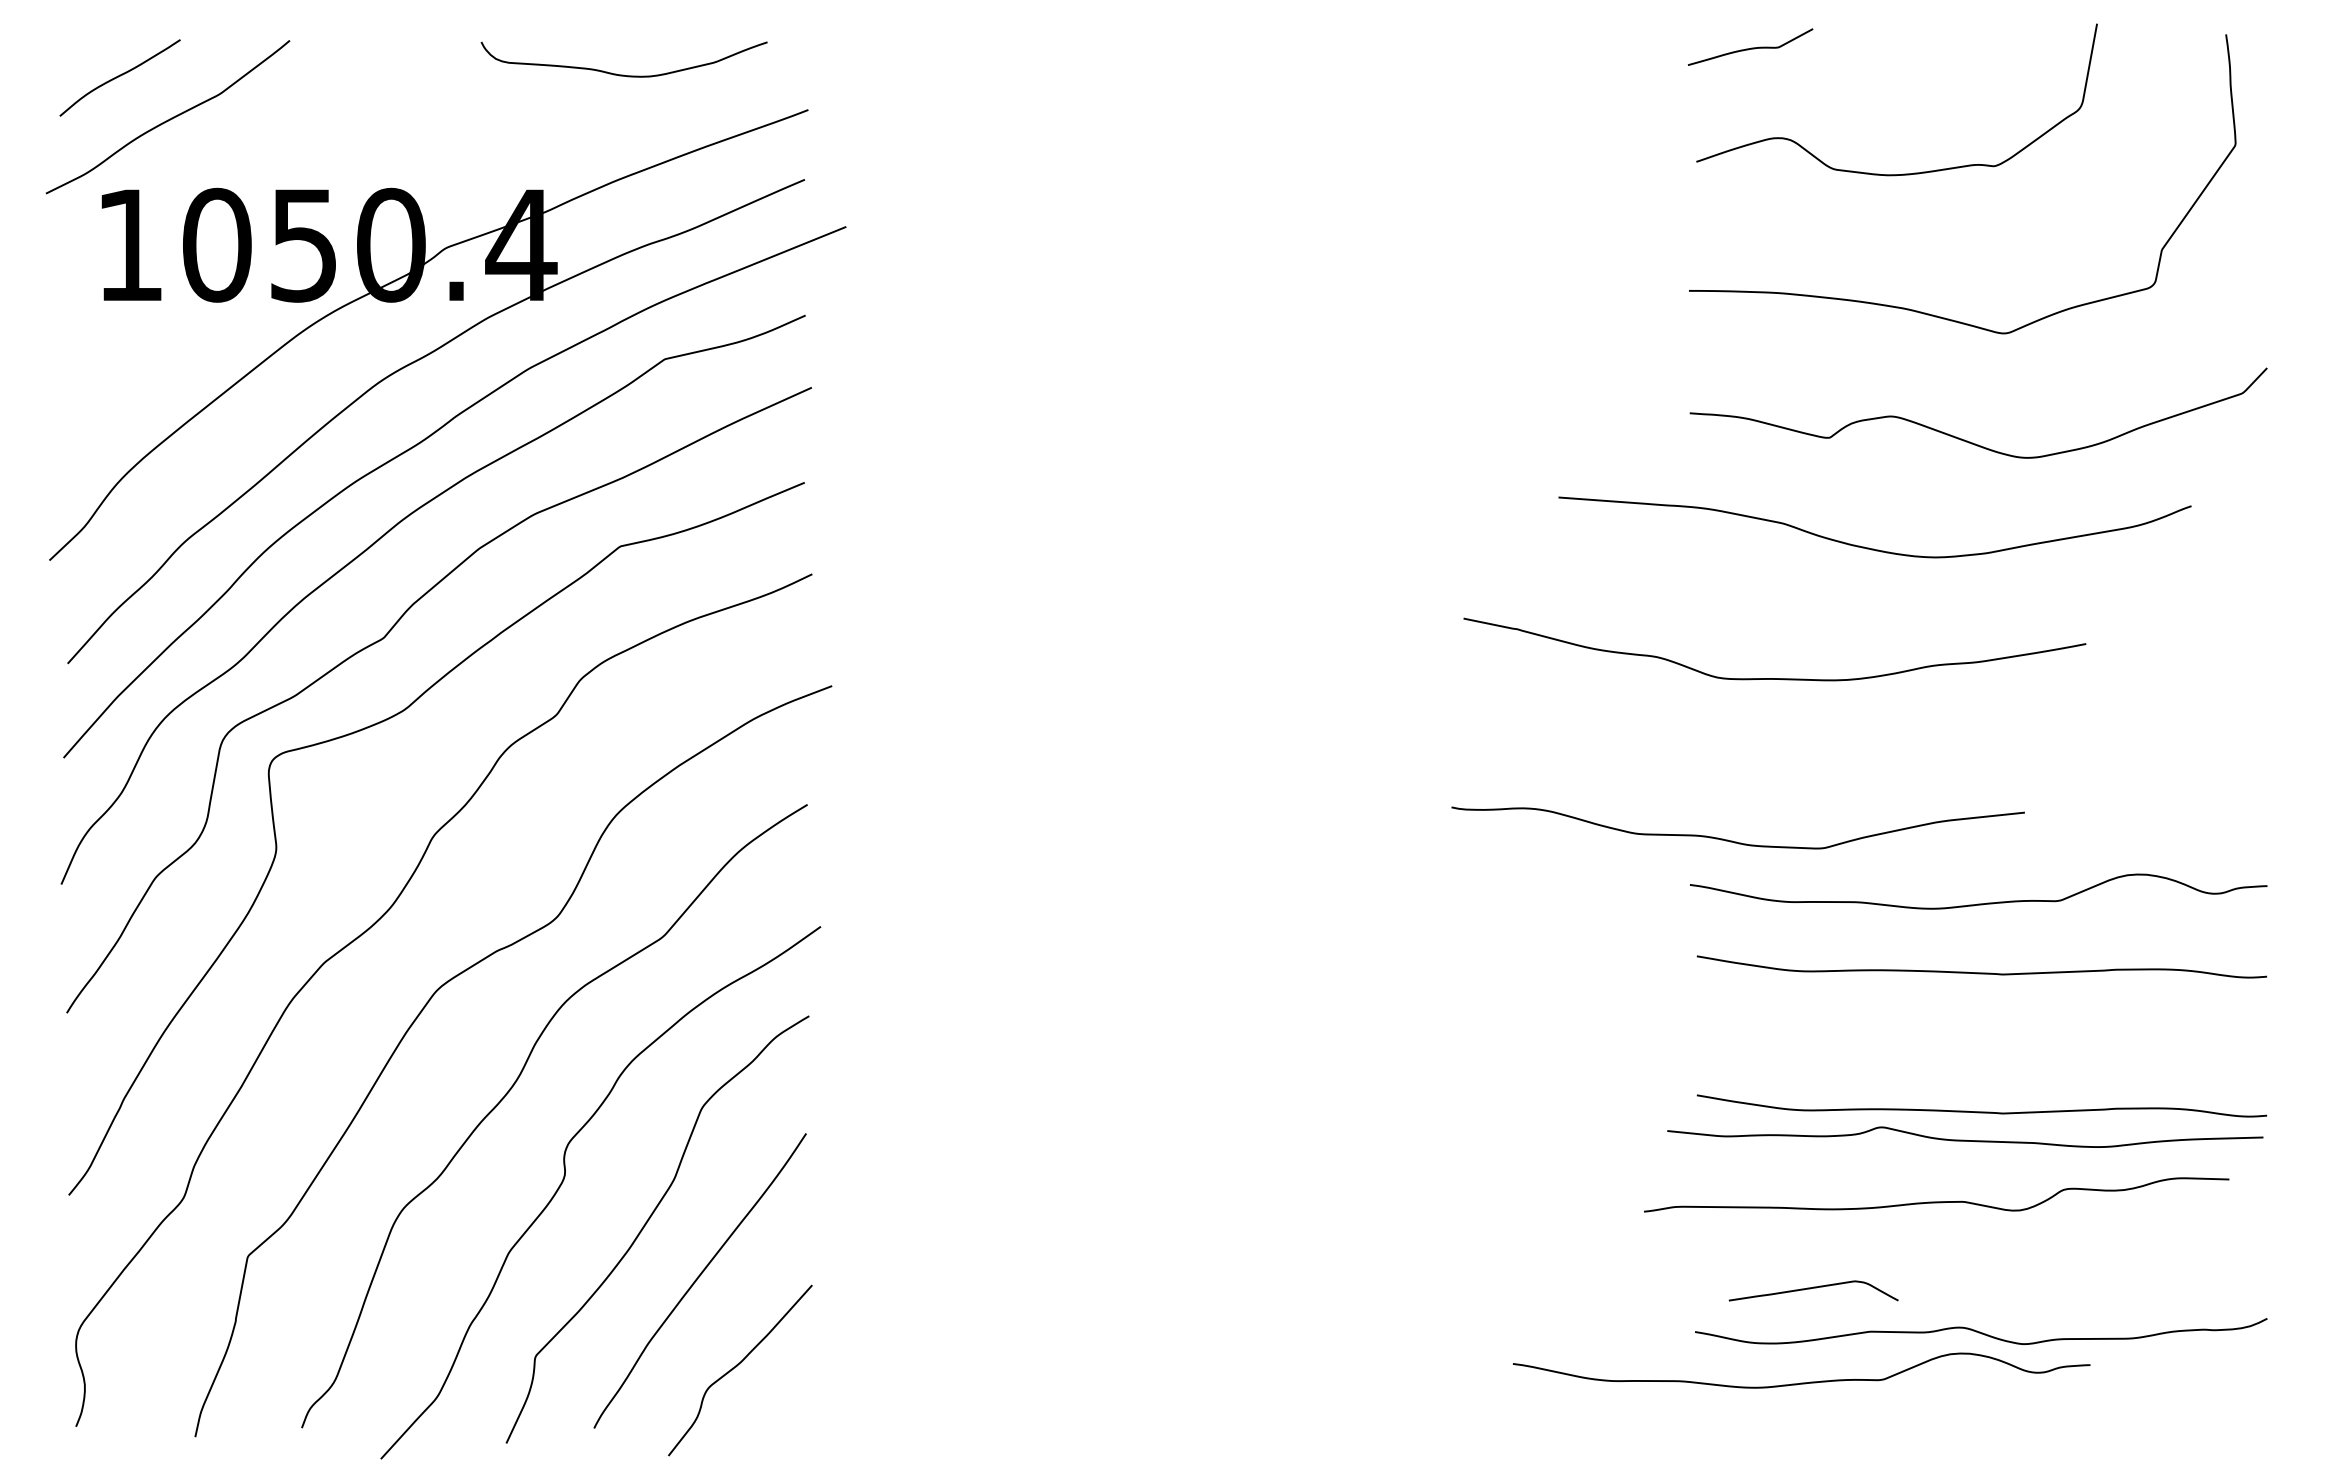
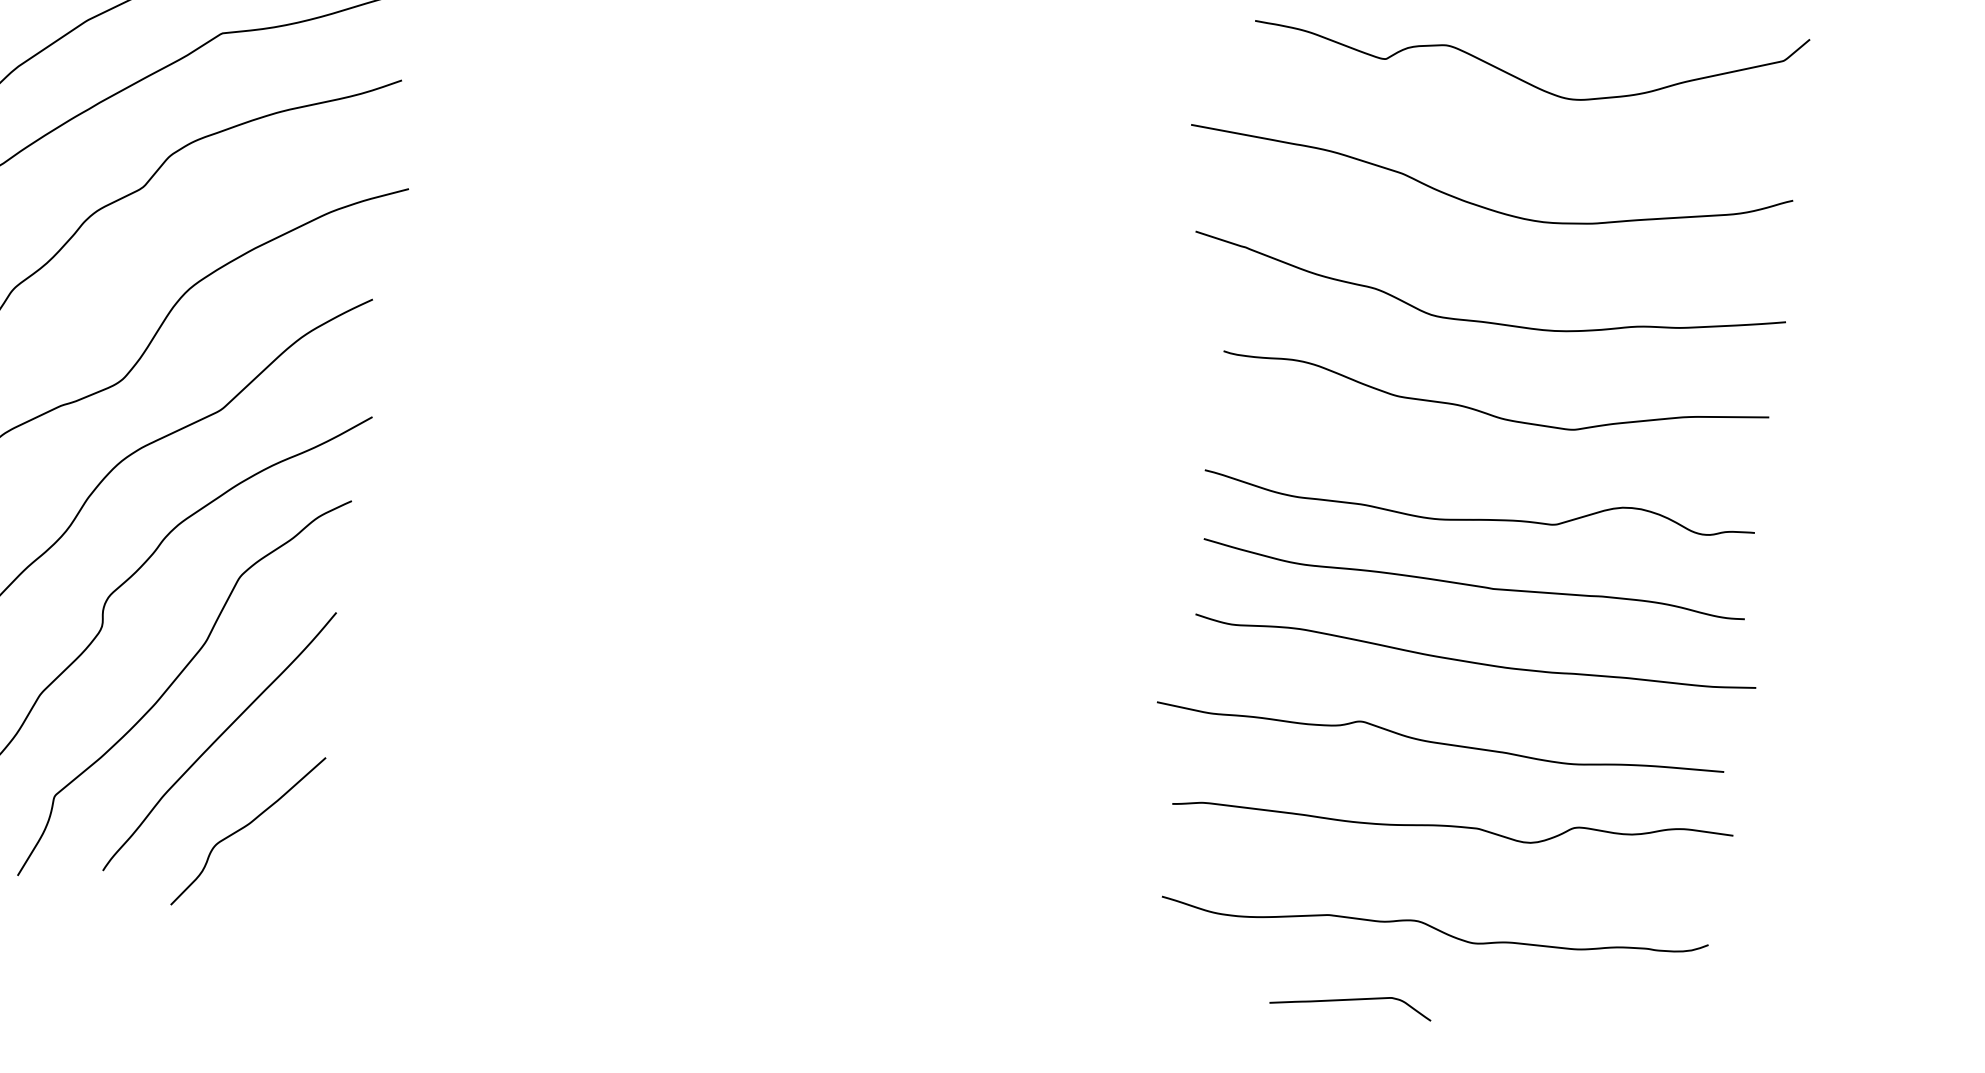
curve: (1869, 547) -> (1482, 205), moved
curve: (1774, 678) -> (1485, 321), moved
curve: (1732, 840) -> (1487, 412), moved
curve: (1991, 1052) -> (1474, 662), added
curve: (1981, 1111) -> (1458, 717), removed
curve: (1936, 1201) -> (1452, 825), moved
curve: (1813, 1288) -> (1351, 1000), moved
curve: (1801, 1382) -> (1257, 956), removed

